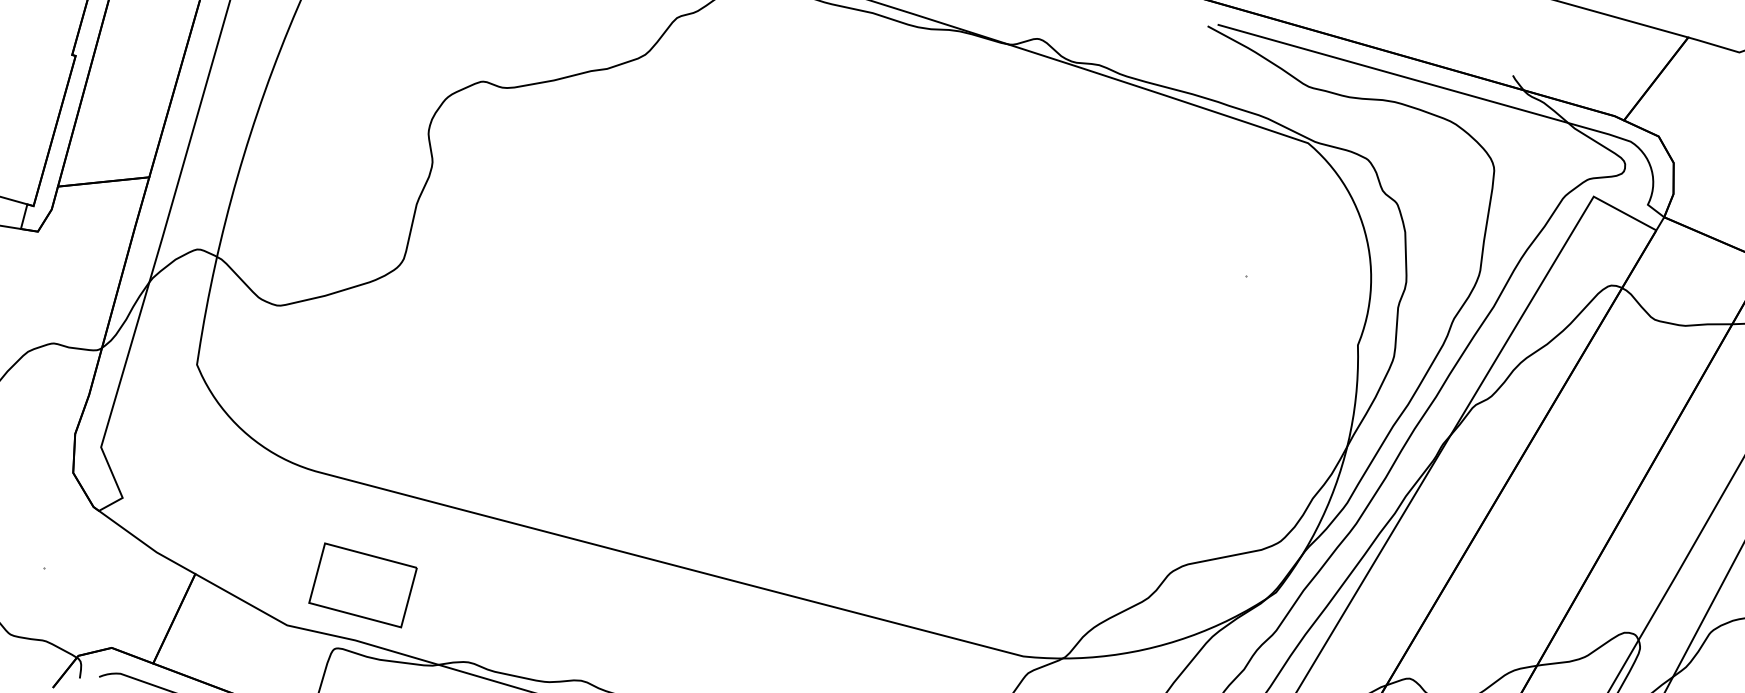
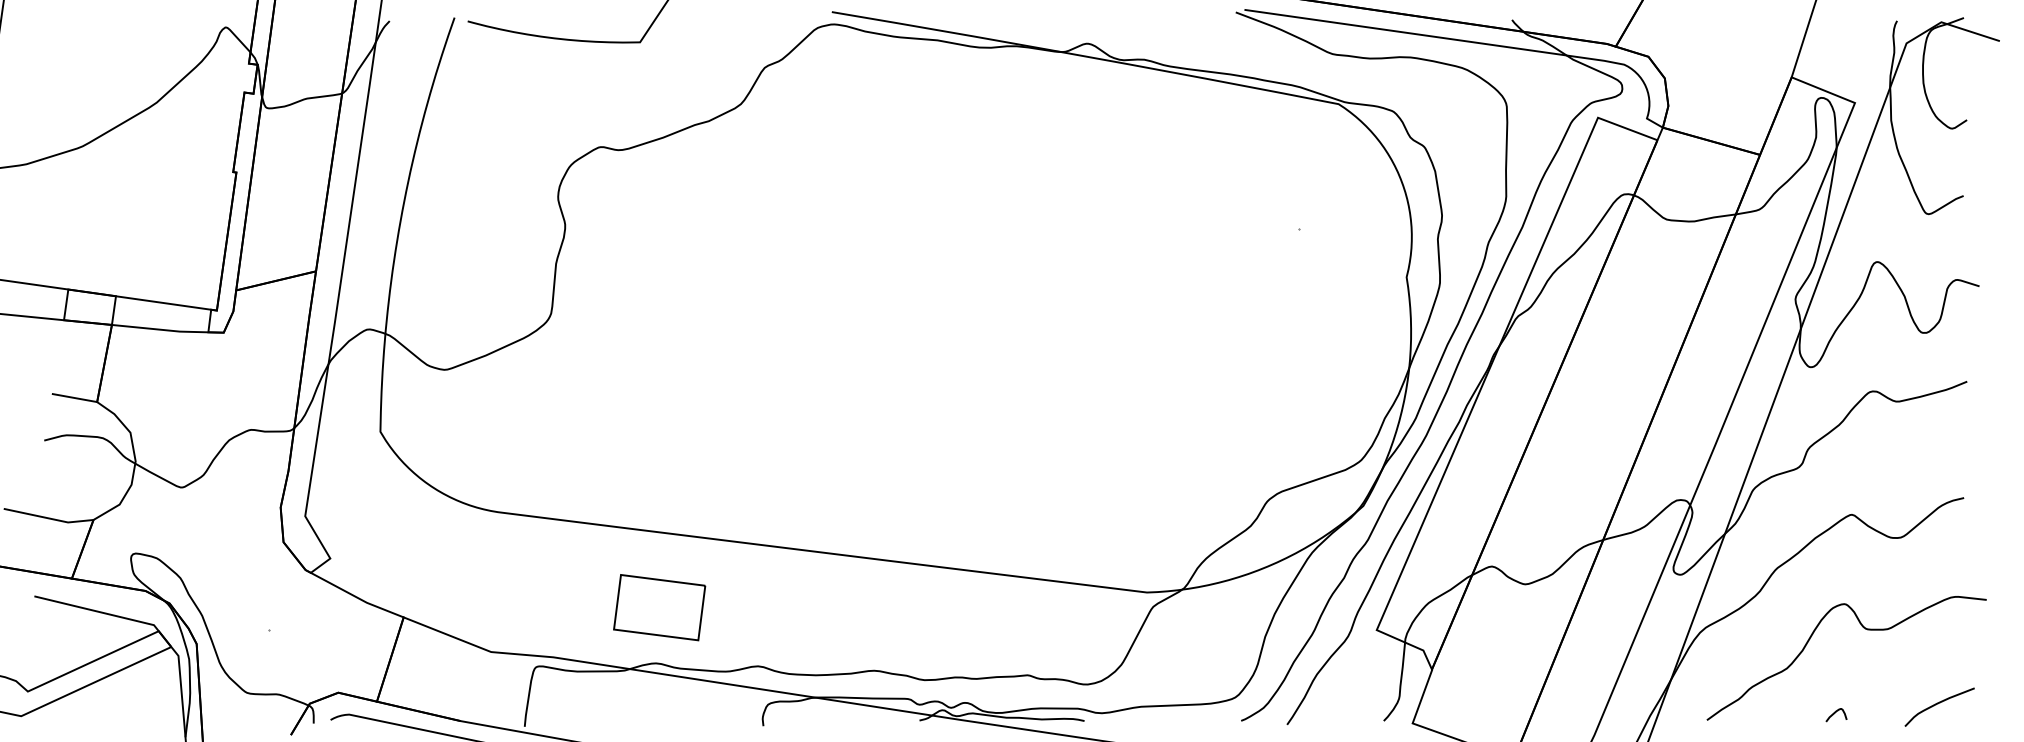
part: (362, 585) -> (659, 607), moved

